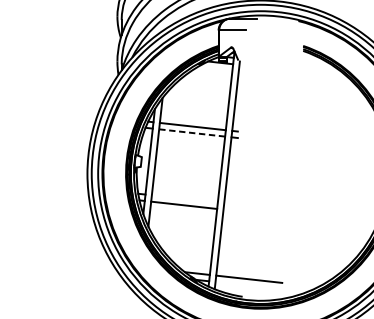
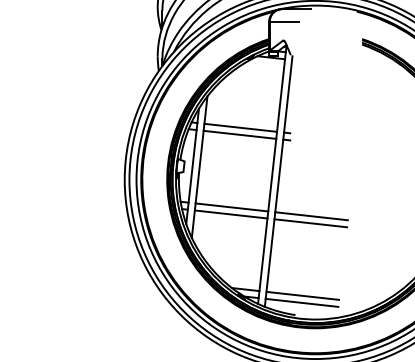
line: (191, 132) -> (239, 134), dashed -> solid
line: (184, 198) -> (231, 207), added
line: (257, 207) -> (311, 216), added
line: (256, 213) -> (310, 223), added
line: (248, 285) -> (301, 302), added

